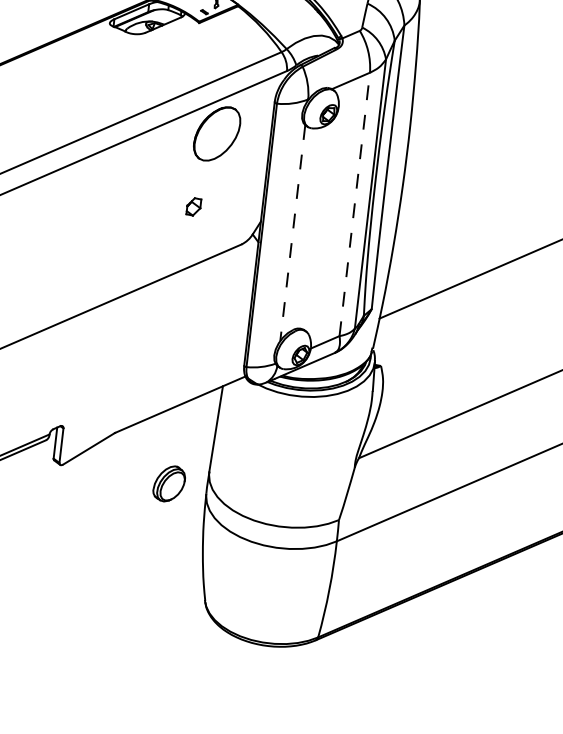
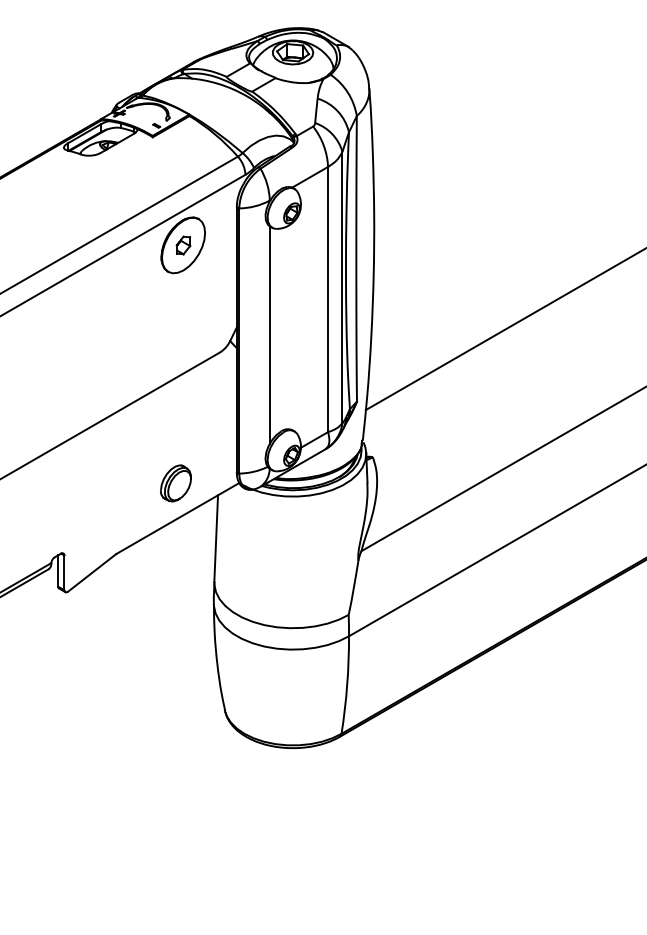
line: (355, 204) -> (328, 299), dashed -> solid
part: (193, 206) -> (183, 245), moved
line: (292, 233) -> (269, 335), dashed -> solid
part: (168, 483) -> (175, 483), moved

